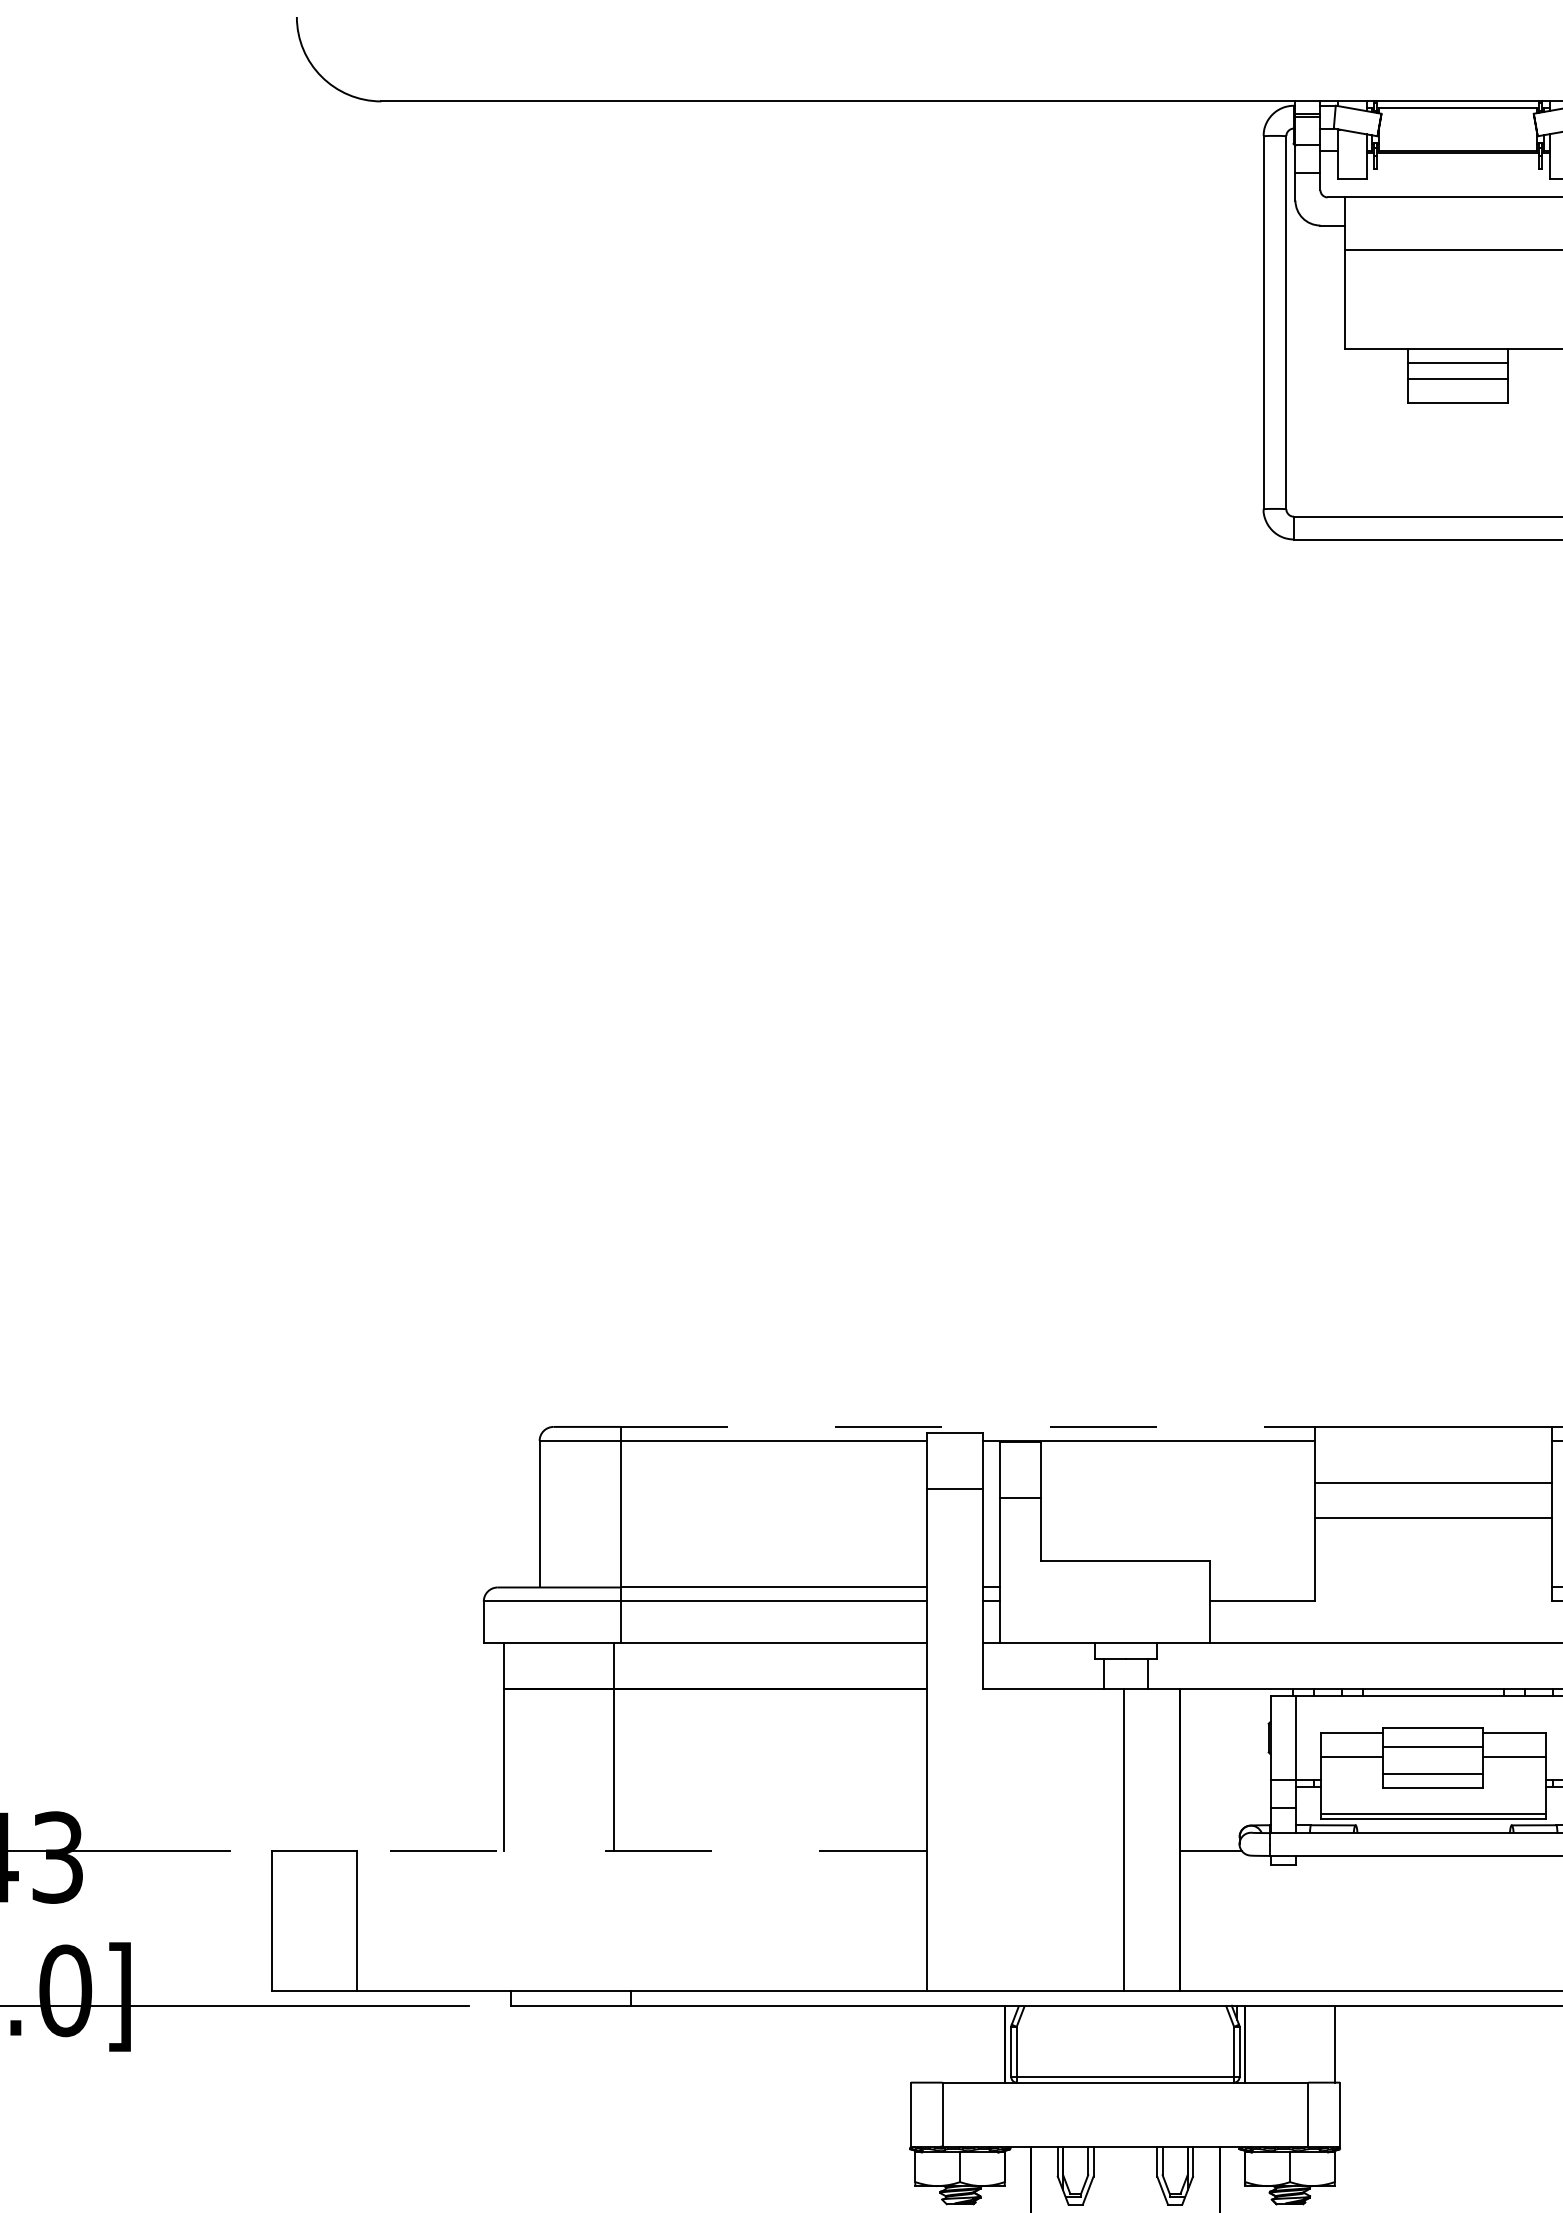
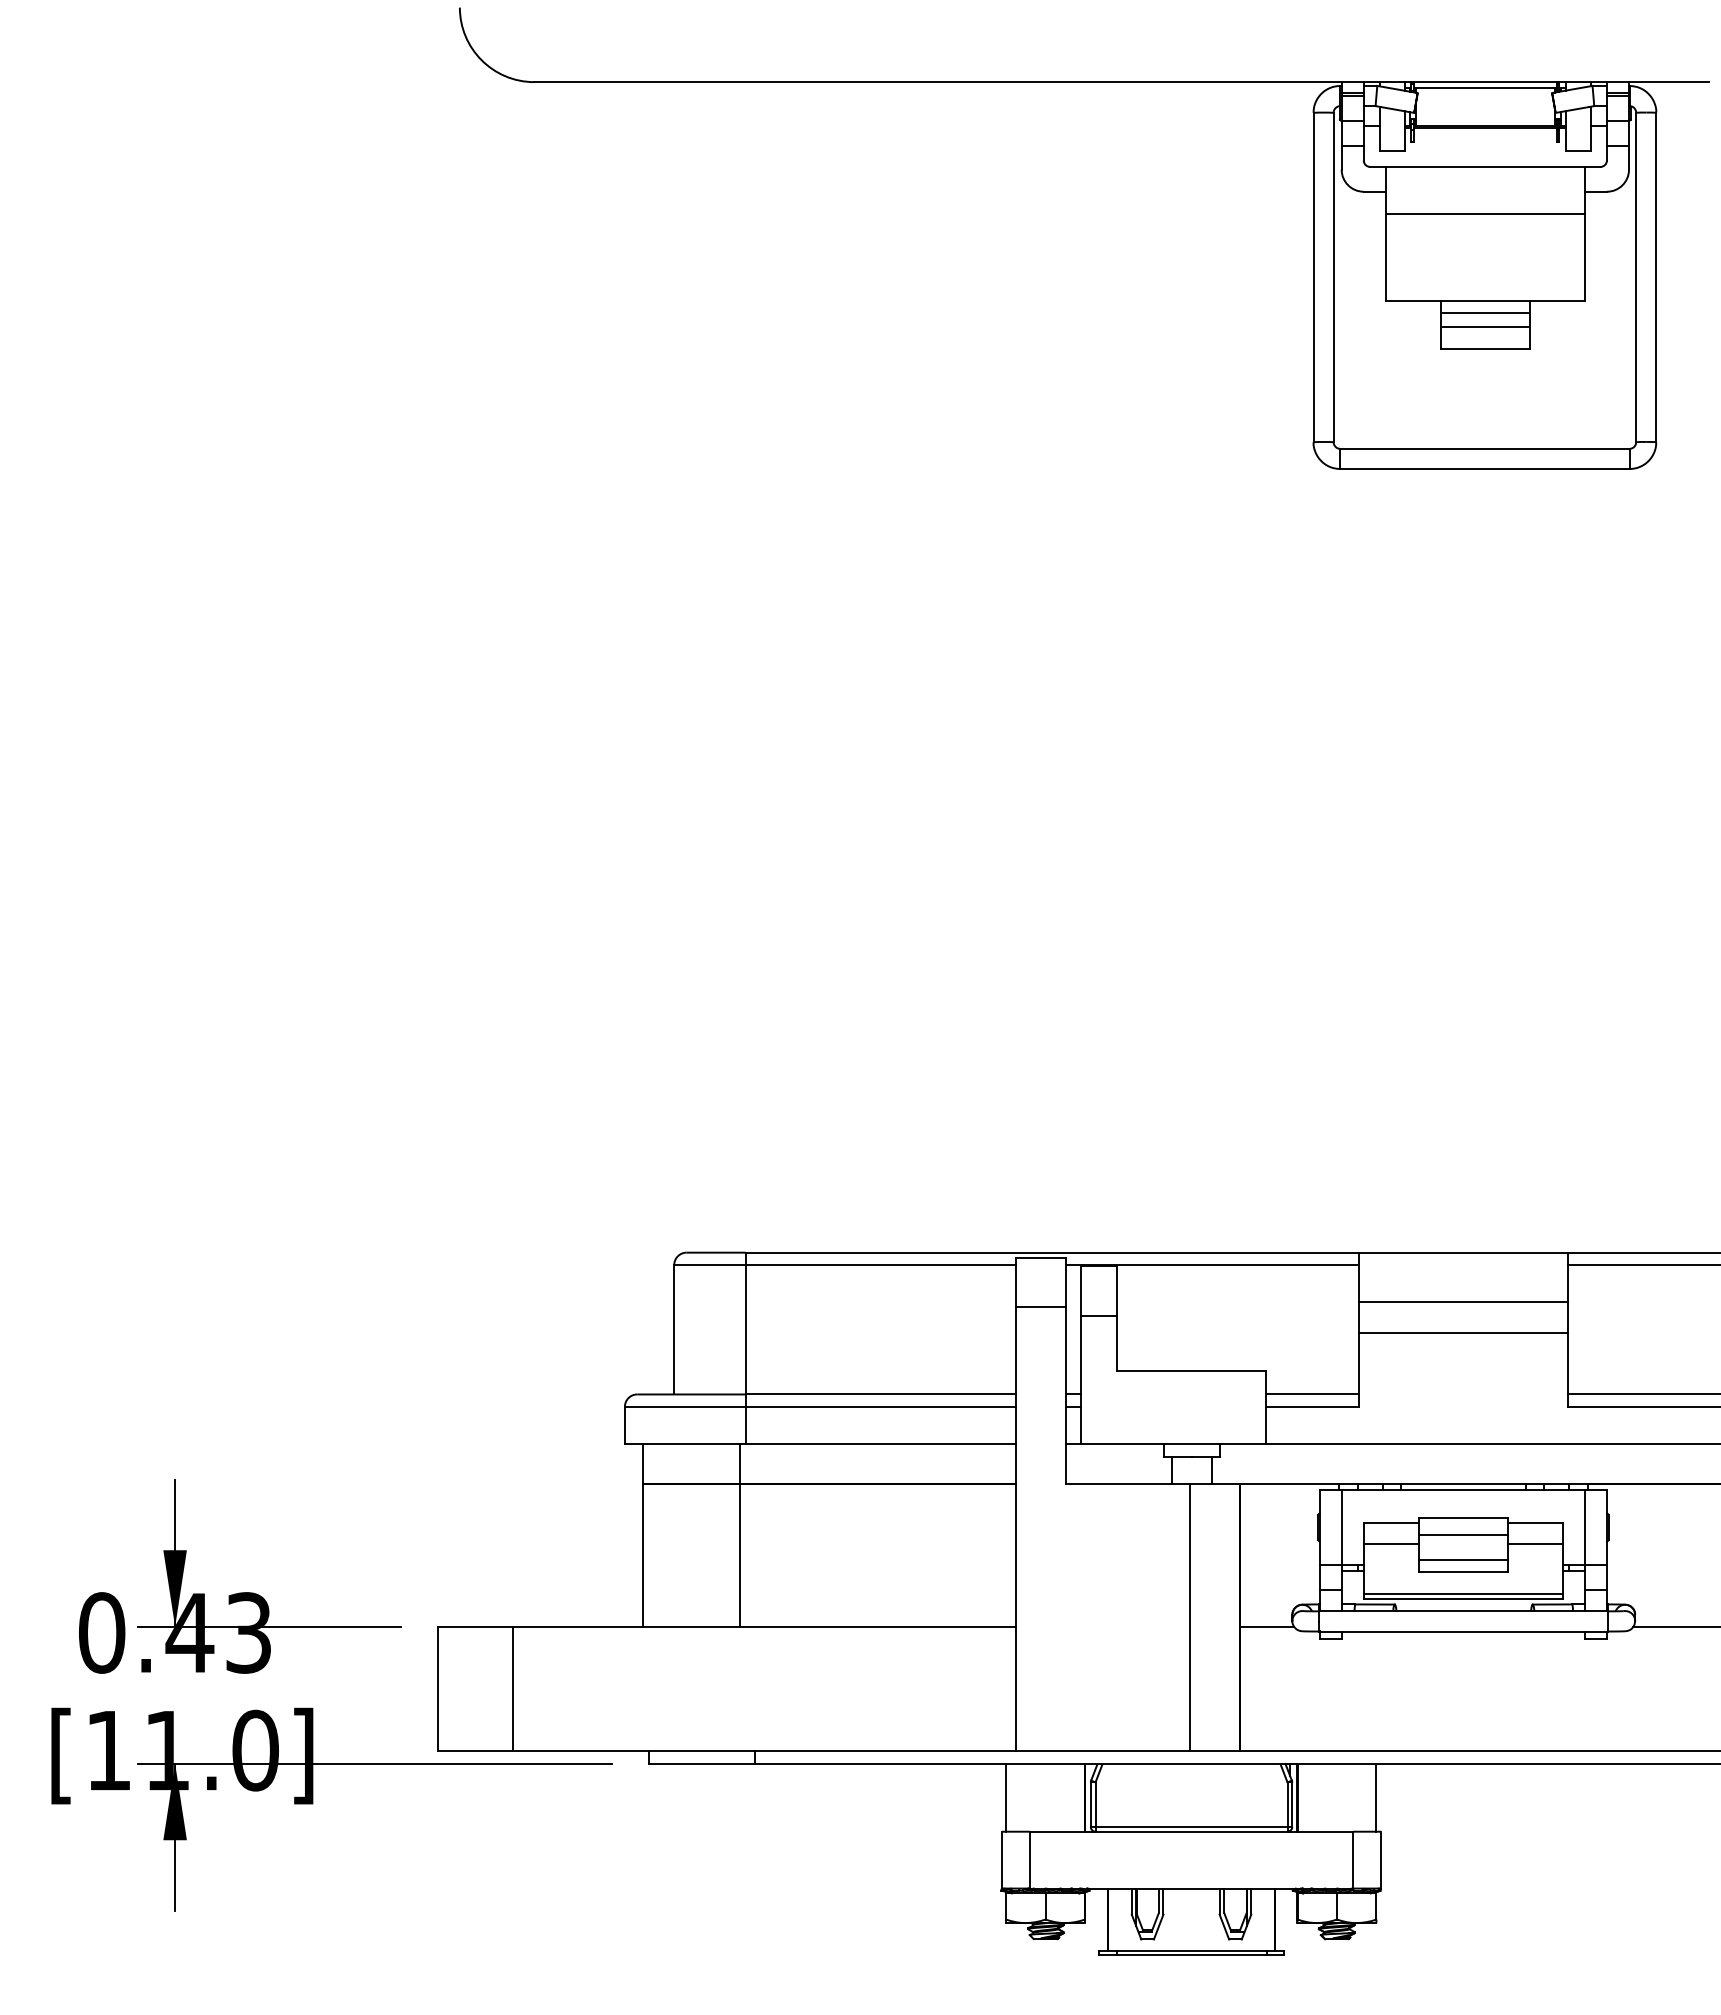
line: (967, 1426) -> (1052, 1252), dashed -> solid
line: (1262, 1587) -> (1312, 1394), added
line: (641, 1850) -> (764, 1626), dashed -> solid
line: (915, 2043) -> (1006, 1797), added

